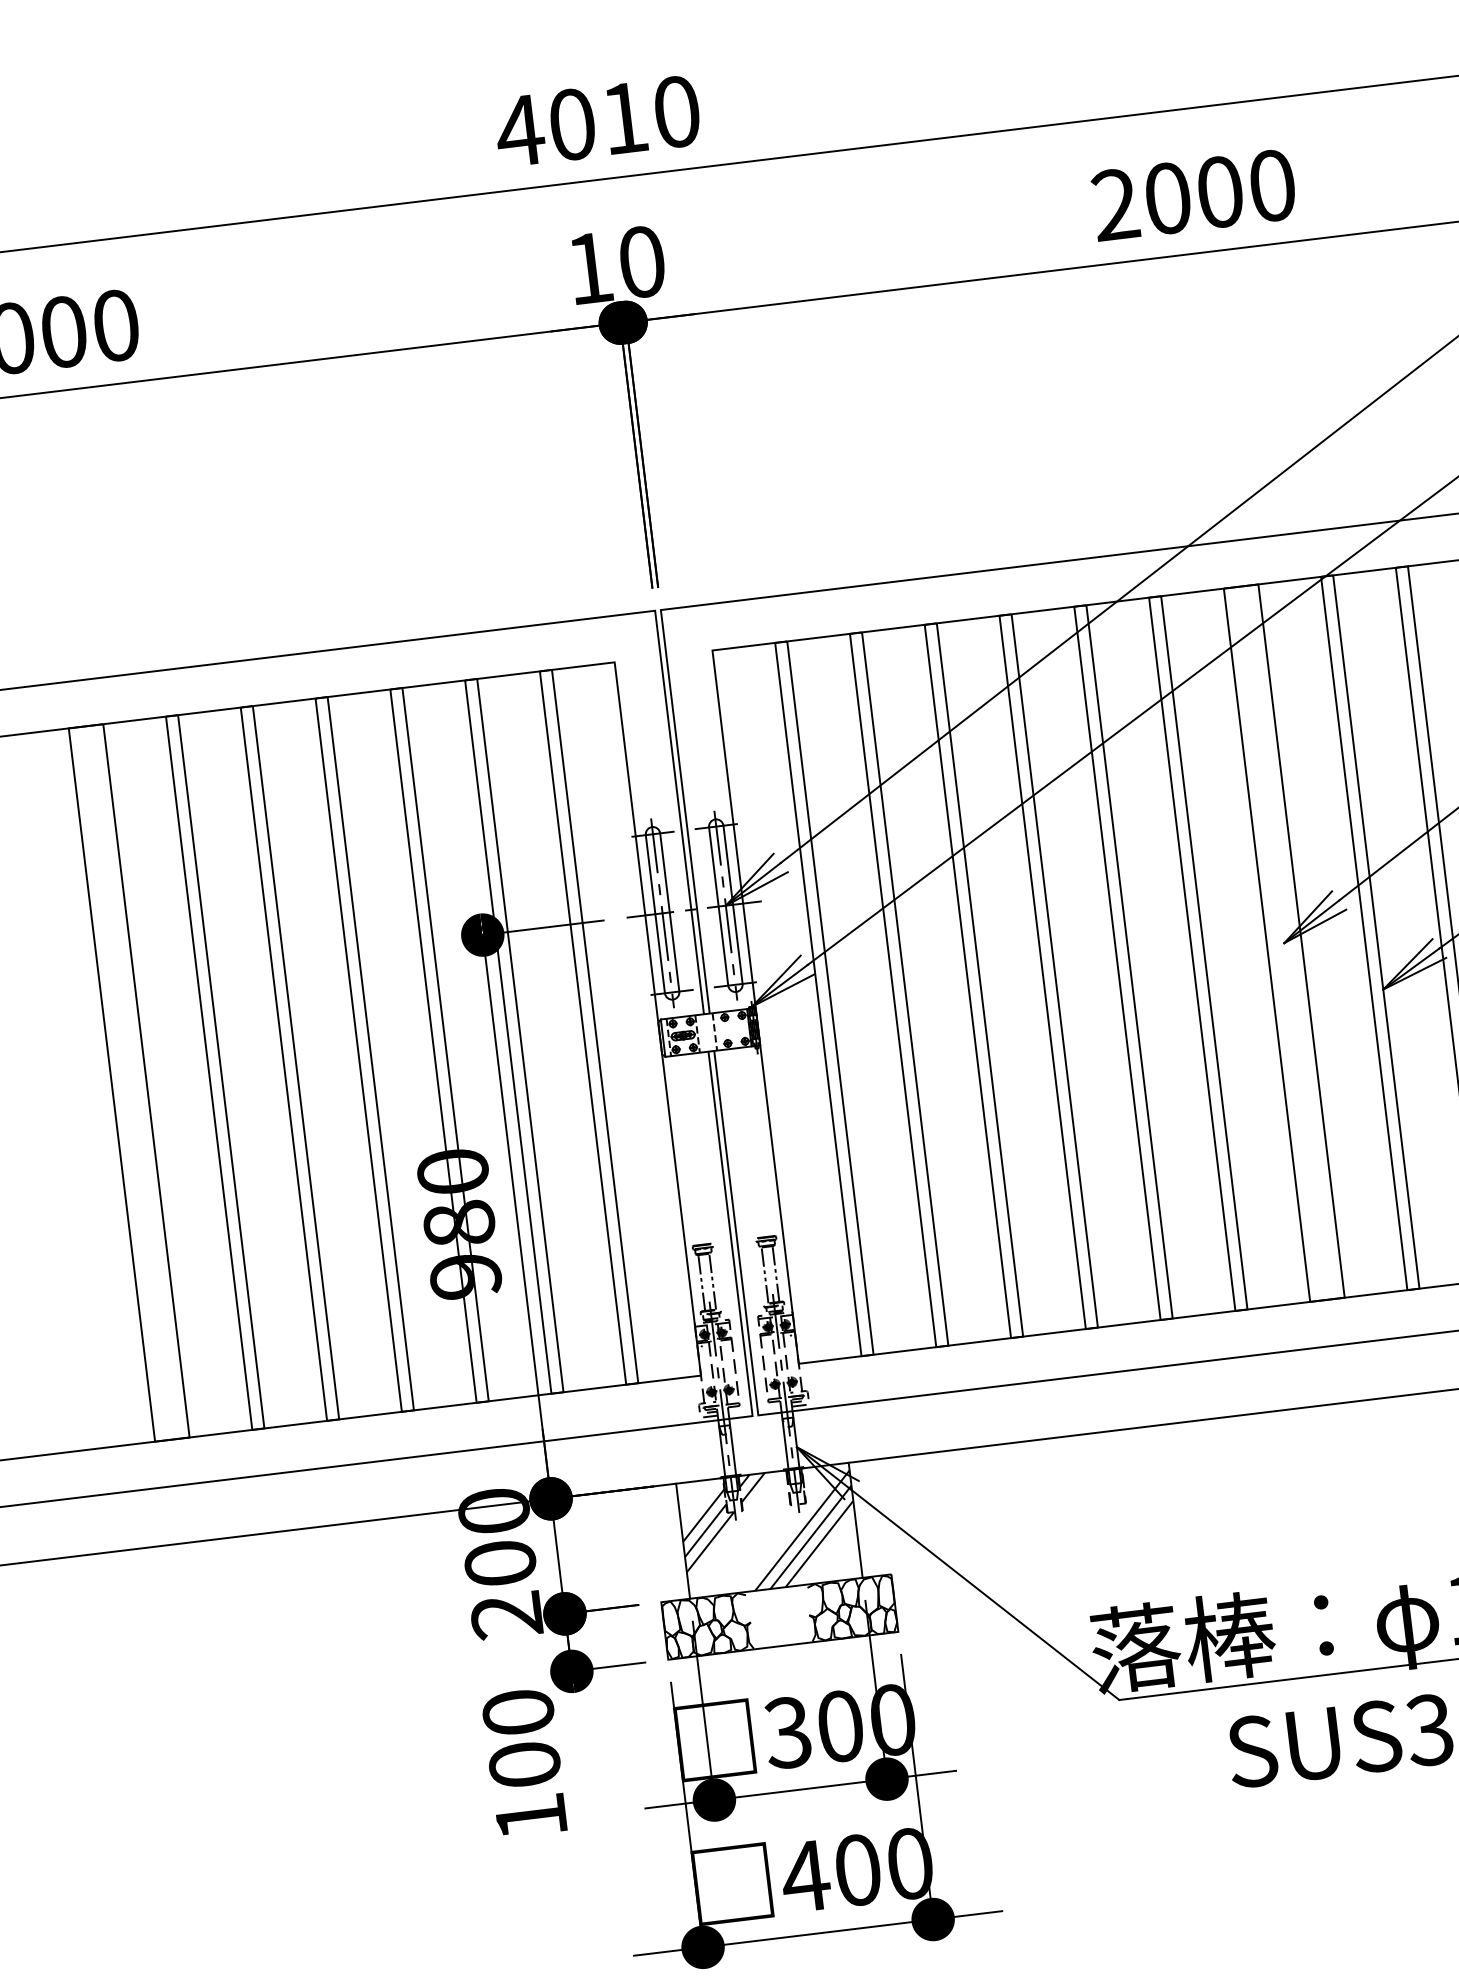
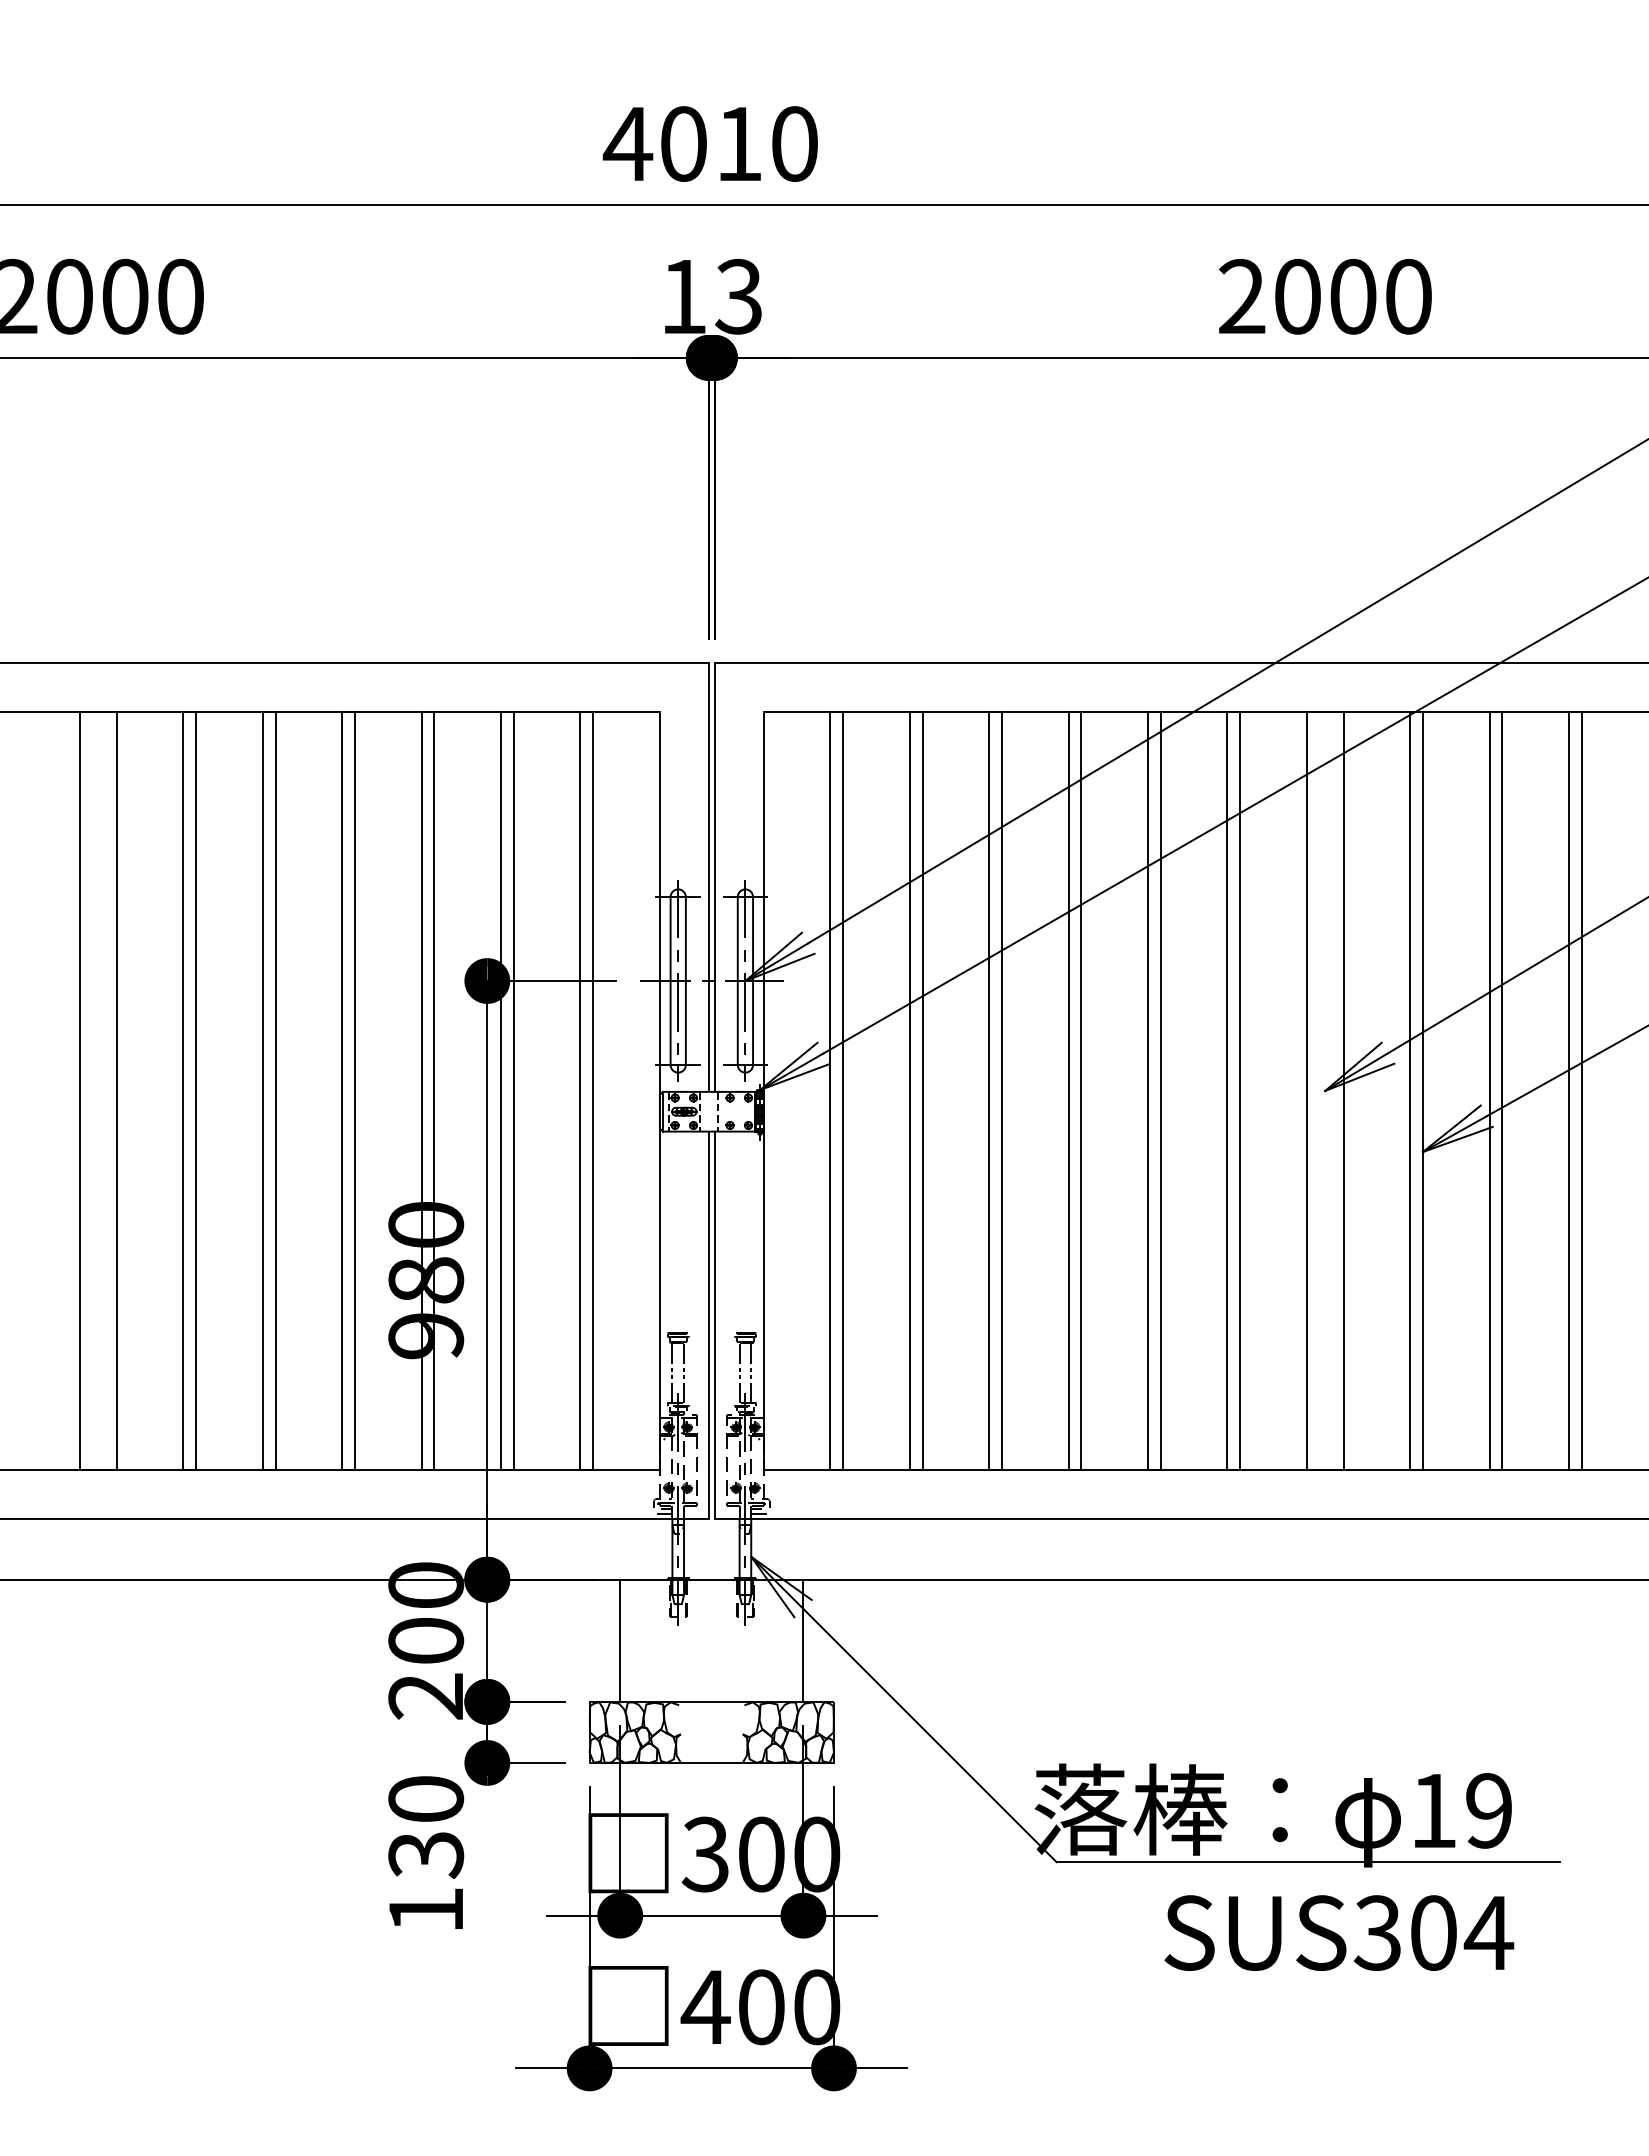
text: (641, 261) -> (738, 296), 10 -> 13
hatch: (769, 1530) -> (711, 1640), removed
text: (525, 1765) -> (426, 1855), 100 -> 130

